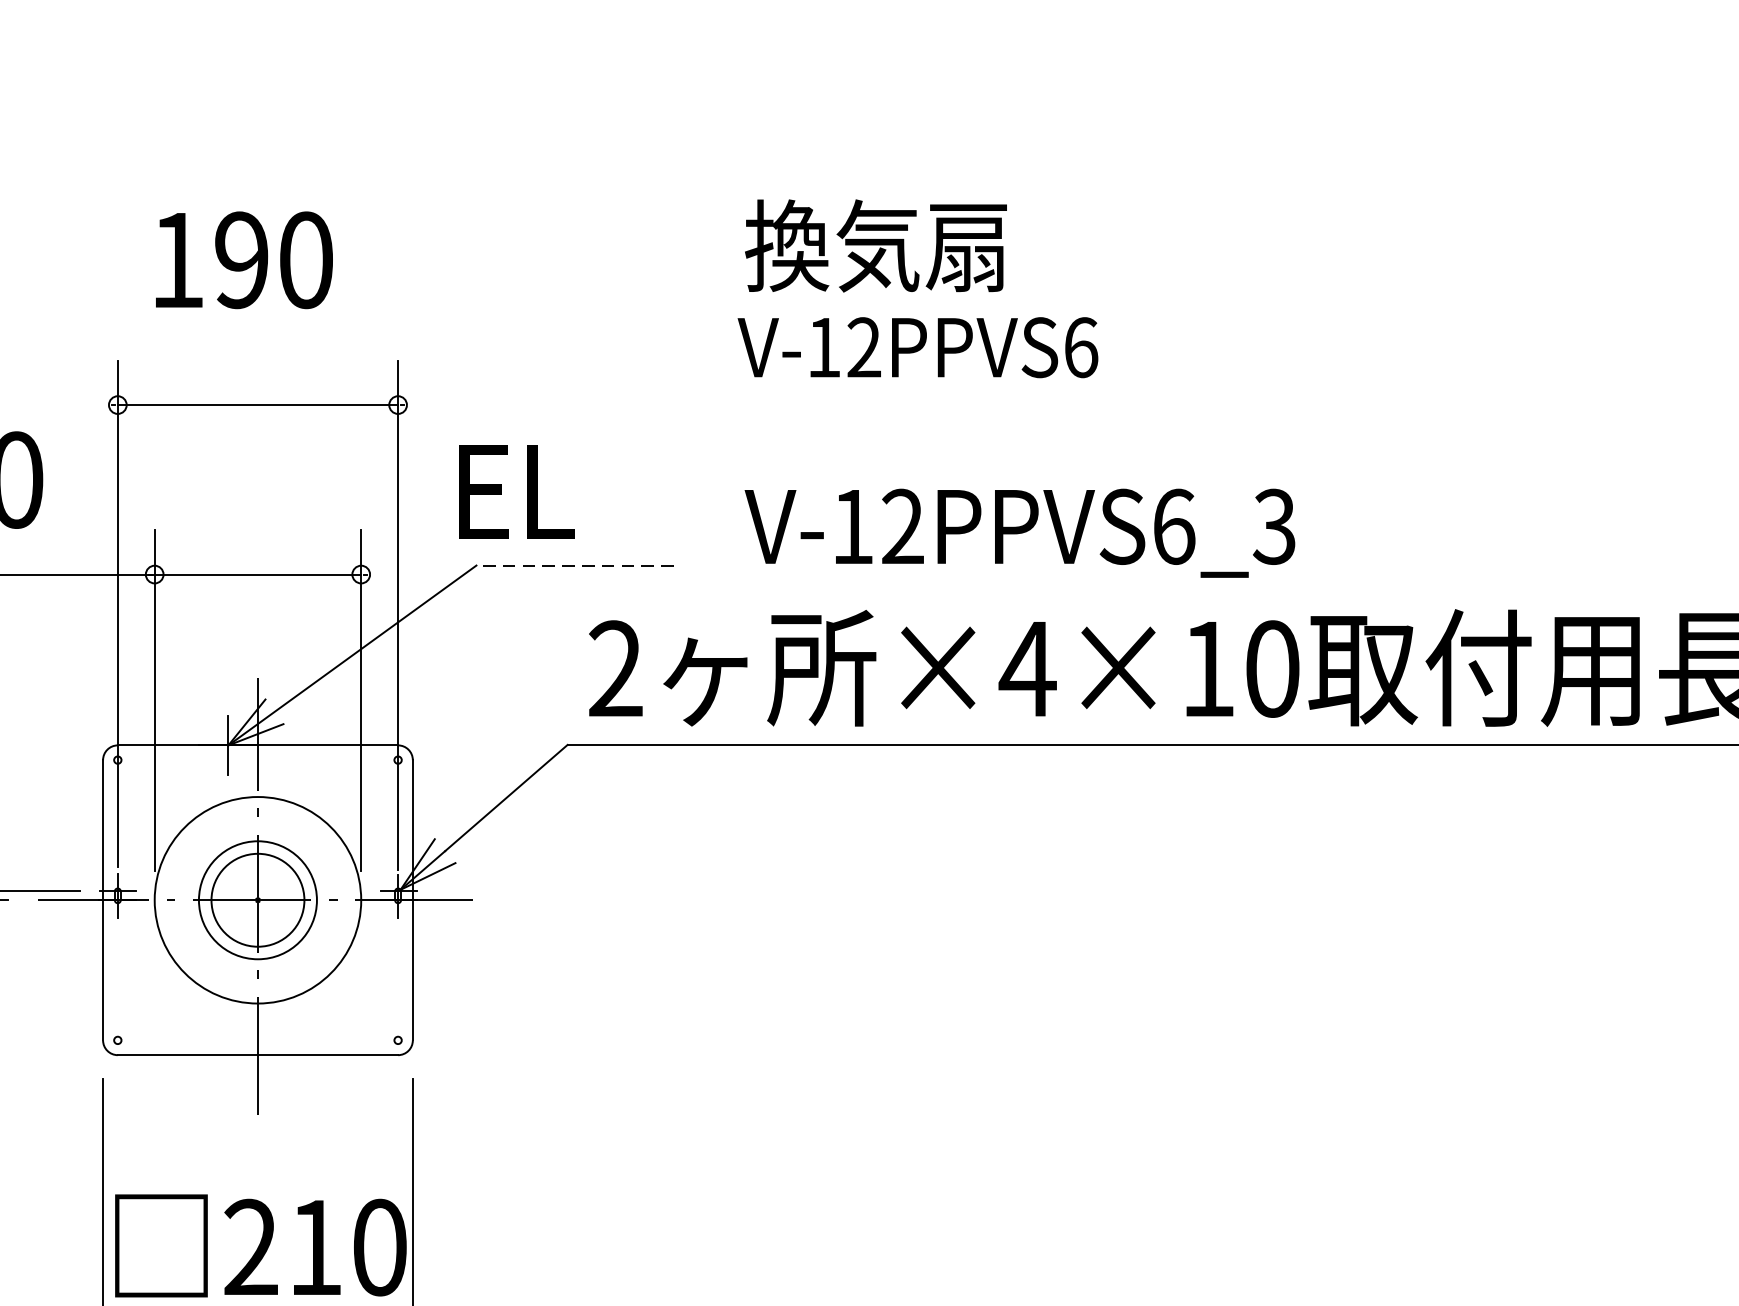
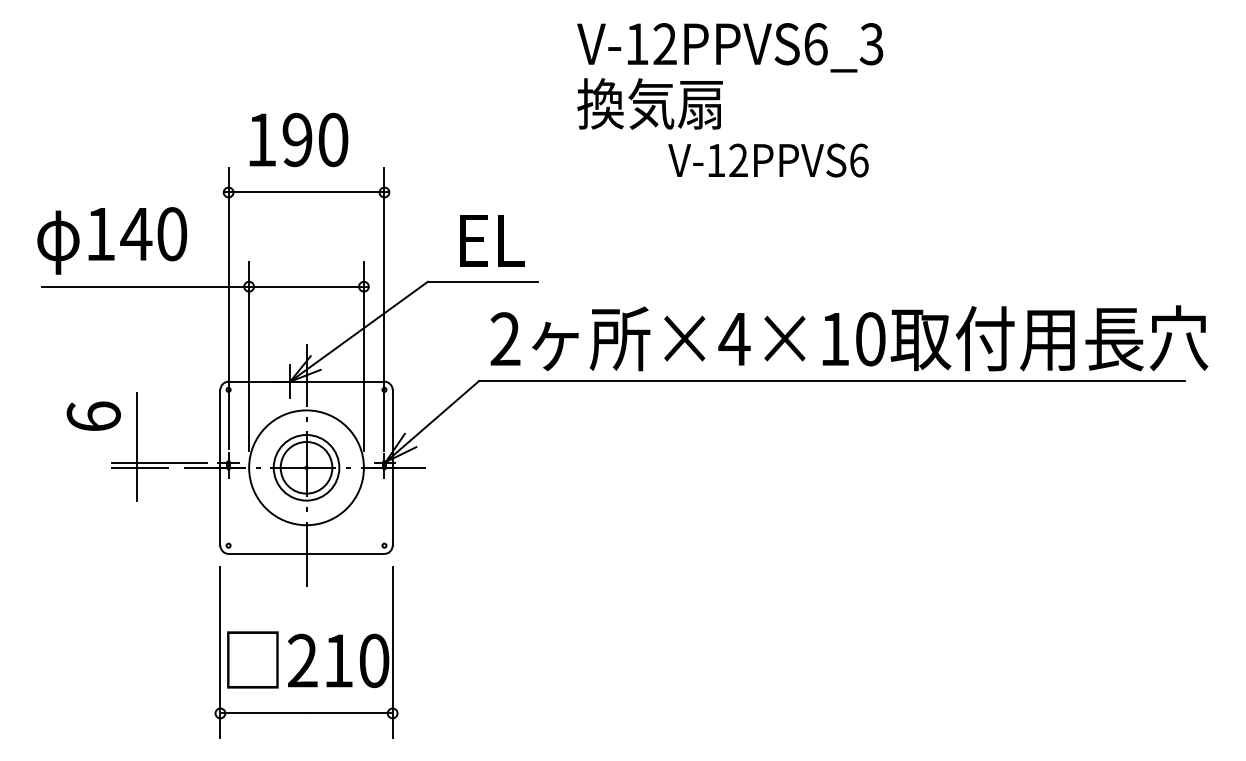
text: (243, 259) -> (298, 139), moved
text: (918, 347) -> (768, 160), moved
text: (516, 491) -> (492, 240), moved
text: (1020, 532) -> (730, 47), moved
line: (574, 565) -> (482, 281), dashed -> solid

